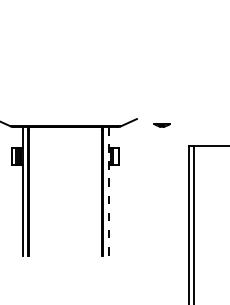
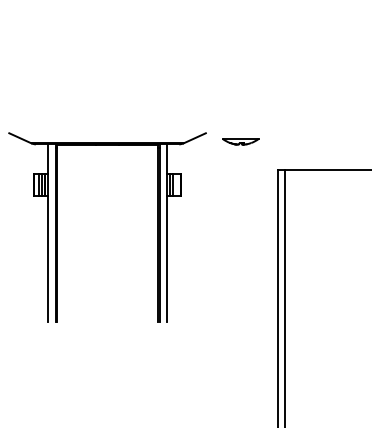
part: (162, 125) -> (240, 141), size x1.67
line: (108, 191) -> (166, 233), dashed -> solid

